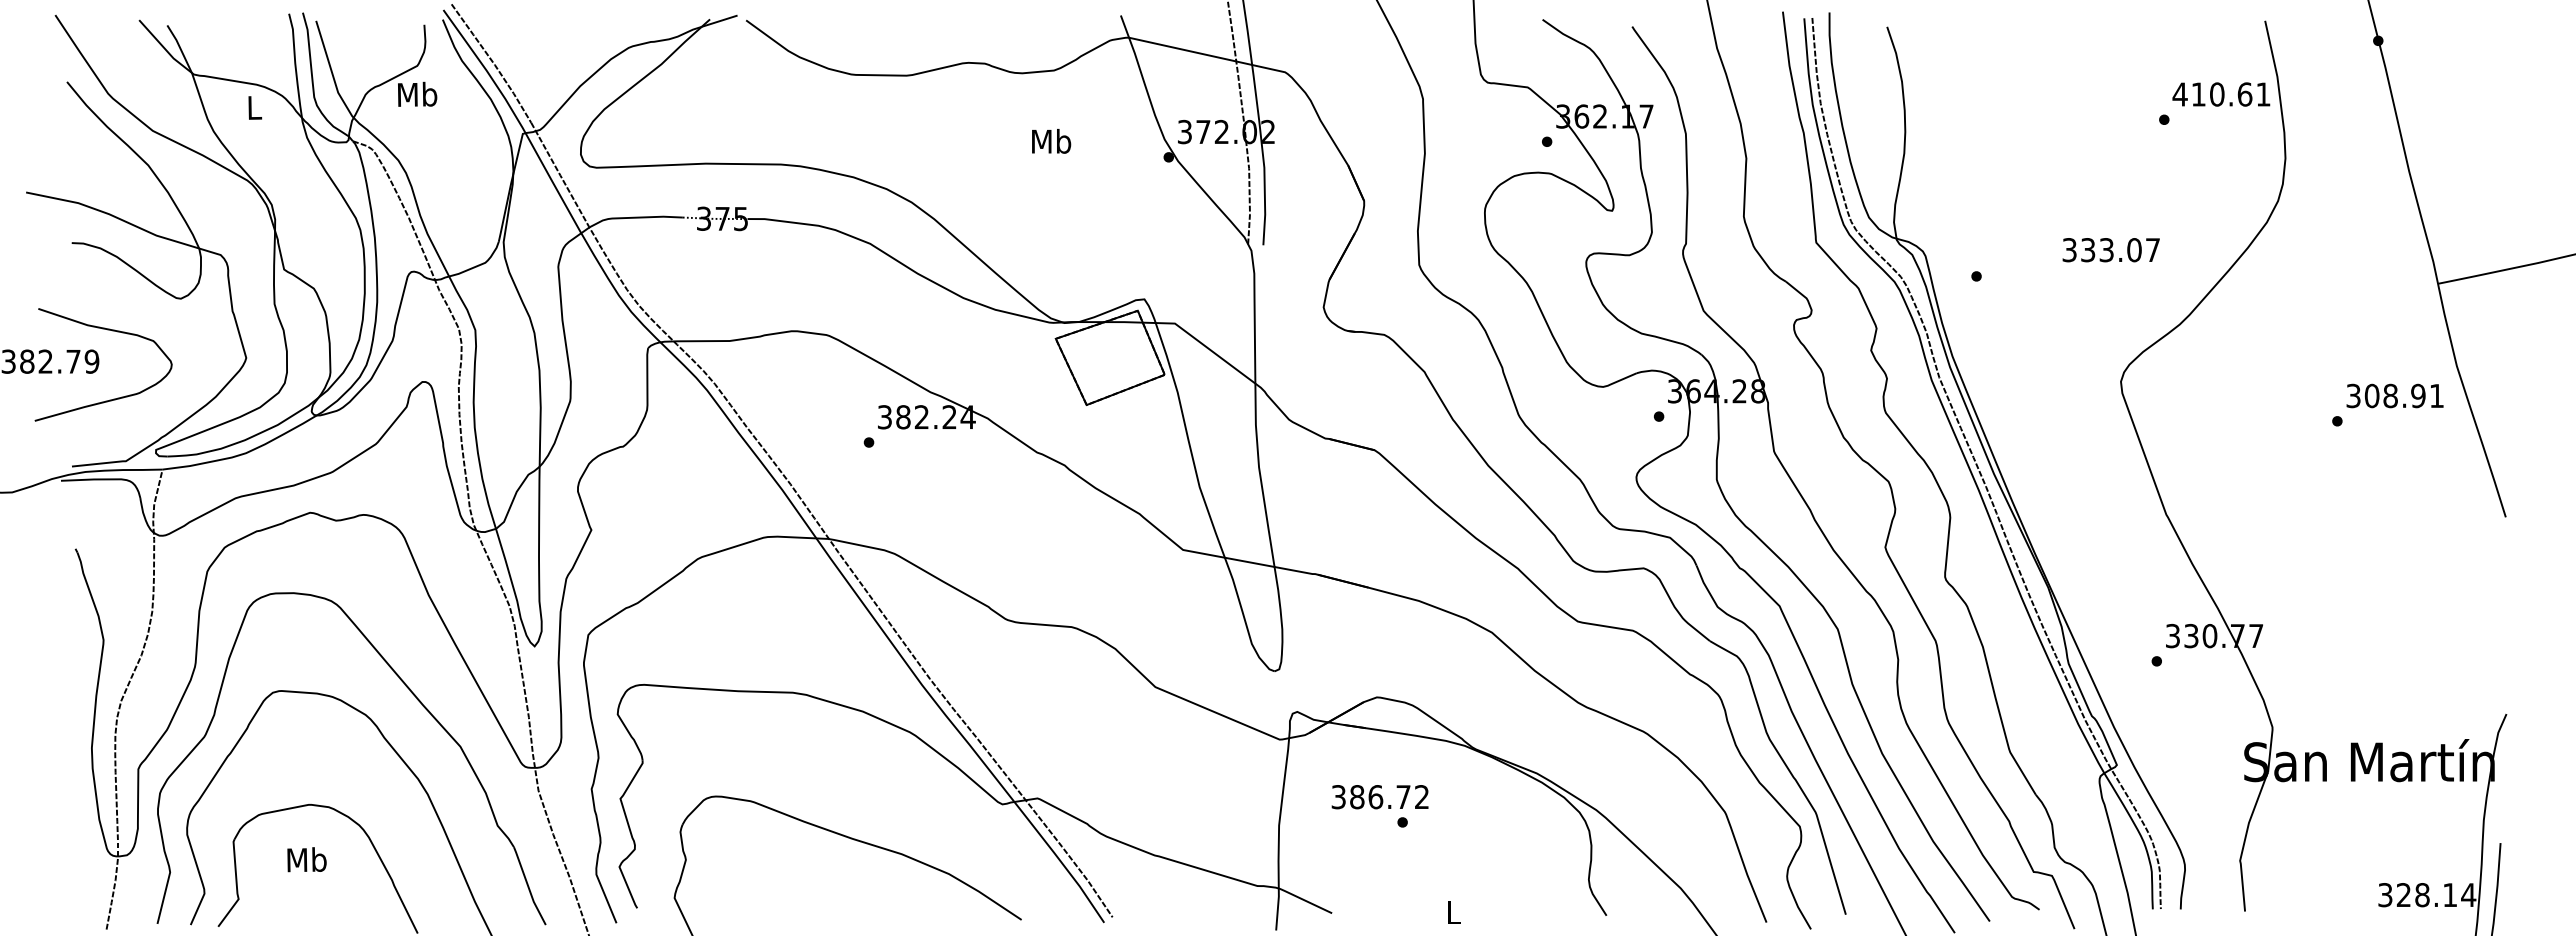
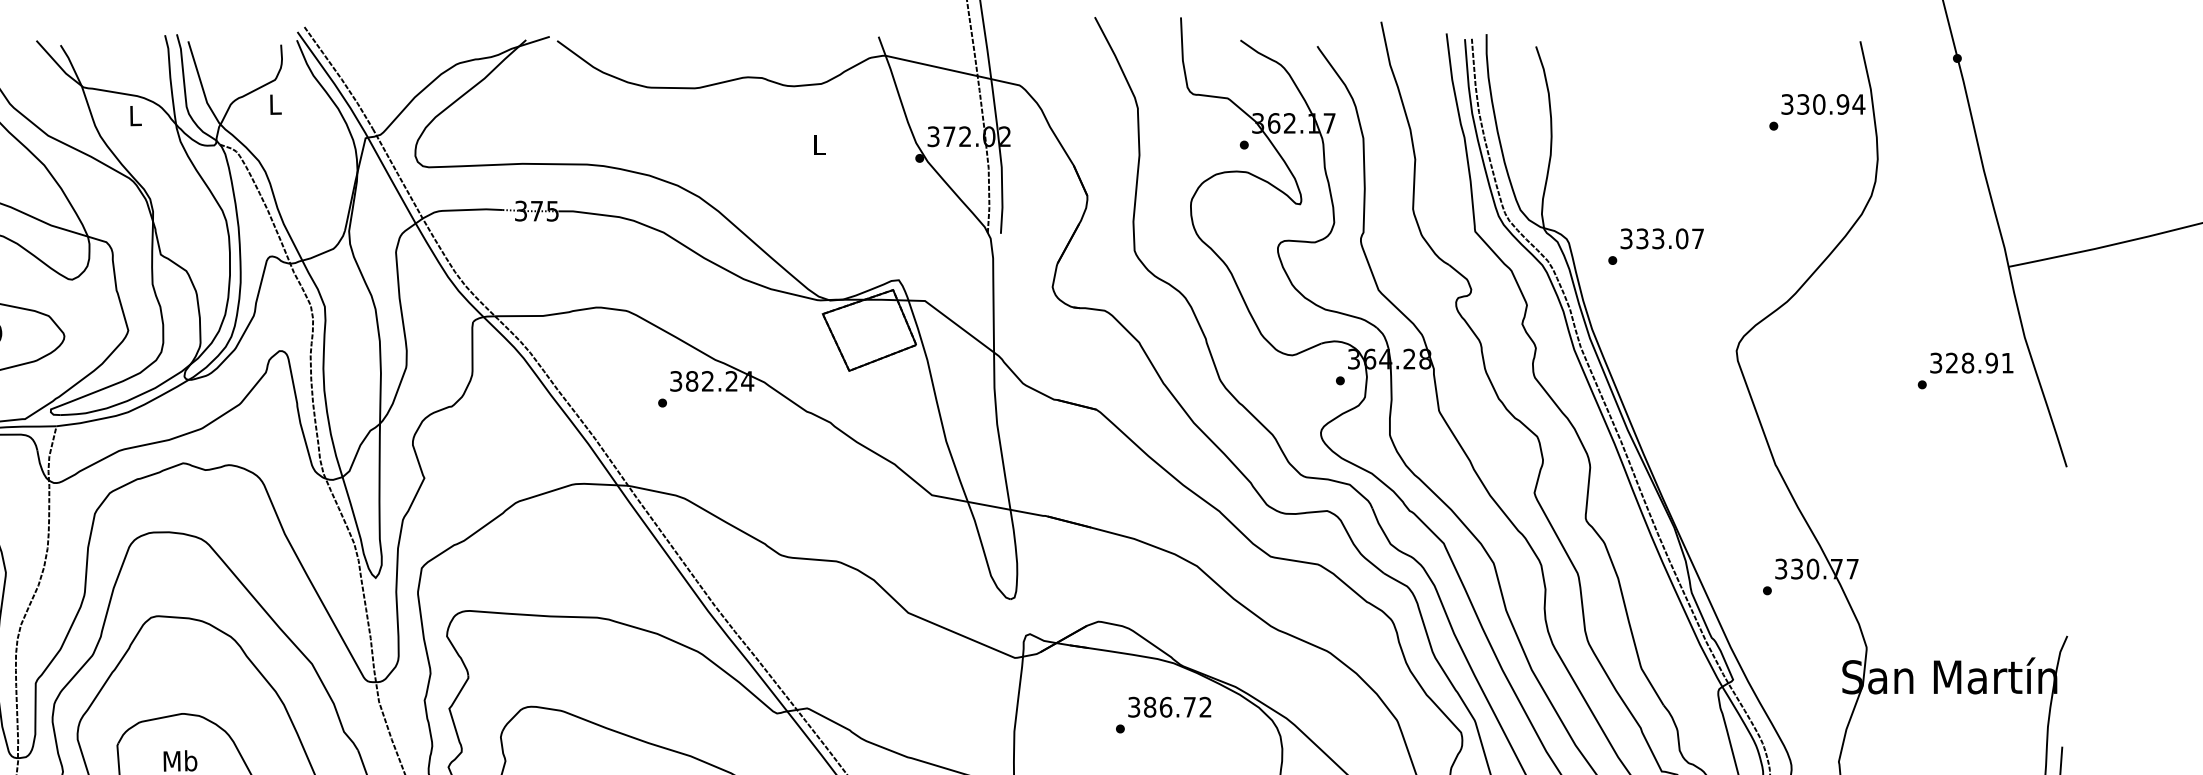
text: (417, 93) -> (275, 103), Mb -> L
text: (2221, 94) -> (1822, 104), 410.61 -> 330.94
text: (1051, 140) -> (819, 143), Mb -> L
text: (2110, 250) -> (1661, 239), moved
text: (2371, 395) -> (1951, 362), 308.91 -> 328.91
text: (1379, 797) -> (1169, 707), moved

